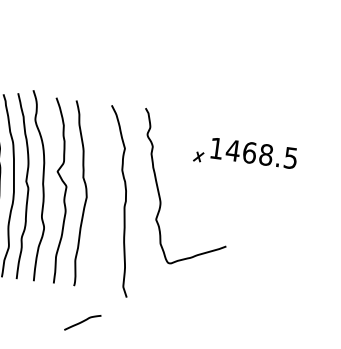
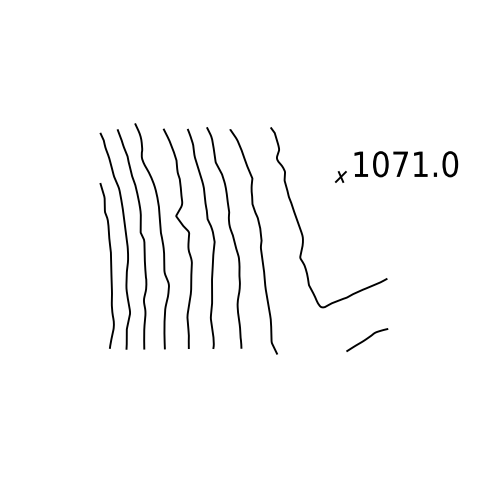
text: (262, 154) -> (415, 164), 1468.5 -> 1071.0
curve: (101, 192) -> (231, 234), added
curve: (83, 322) -> (367, 339), moved

